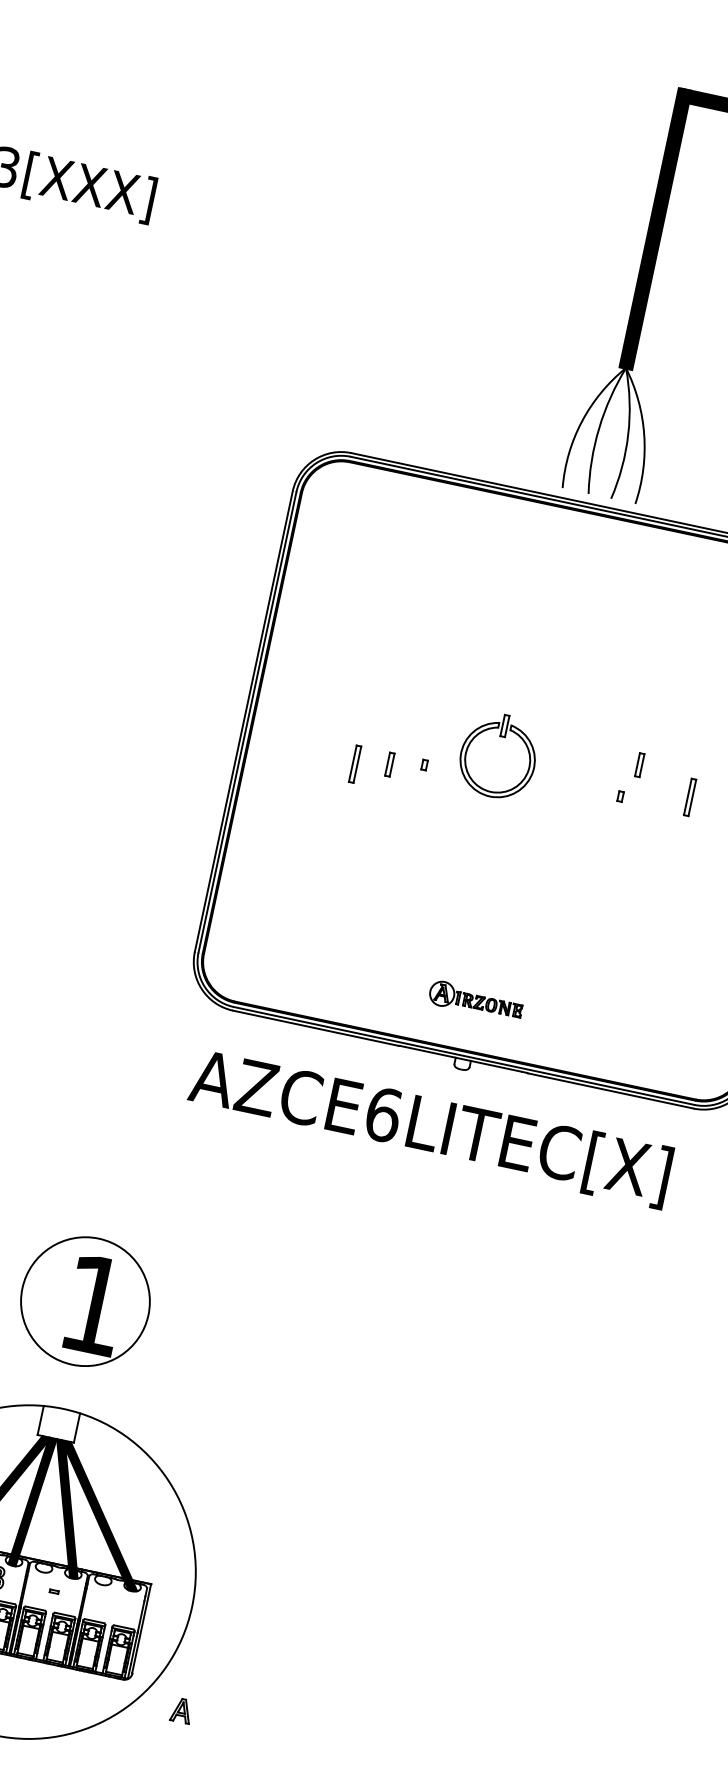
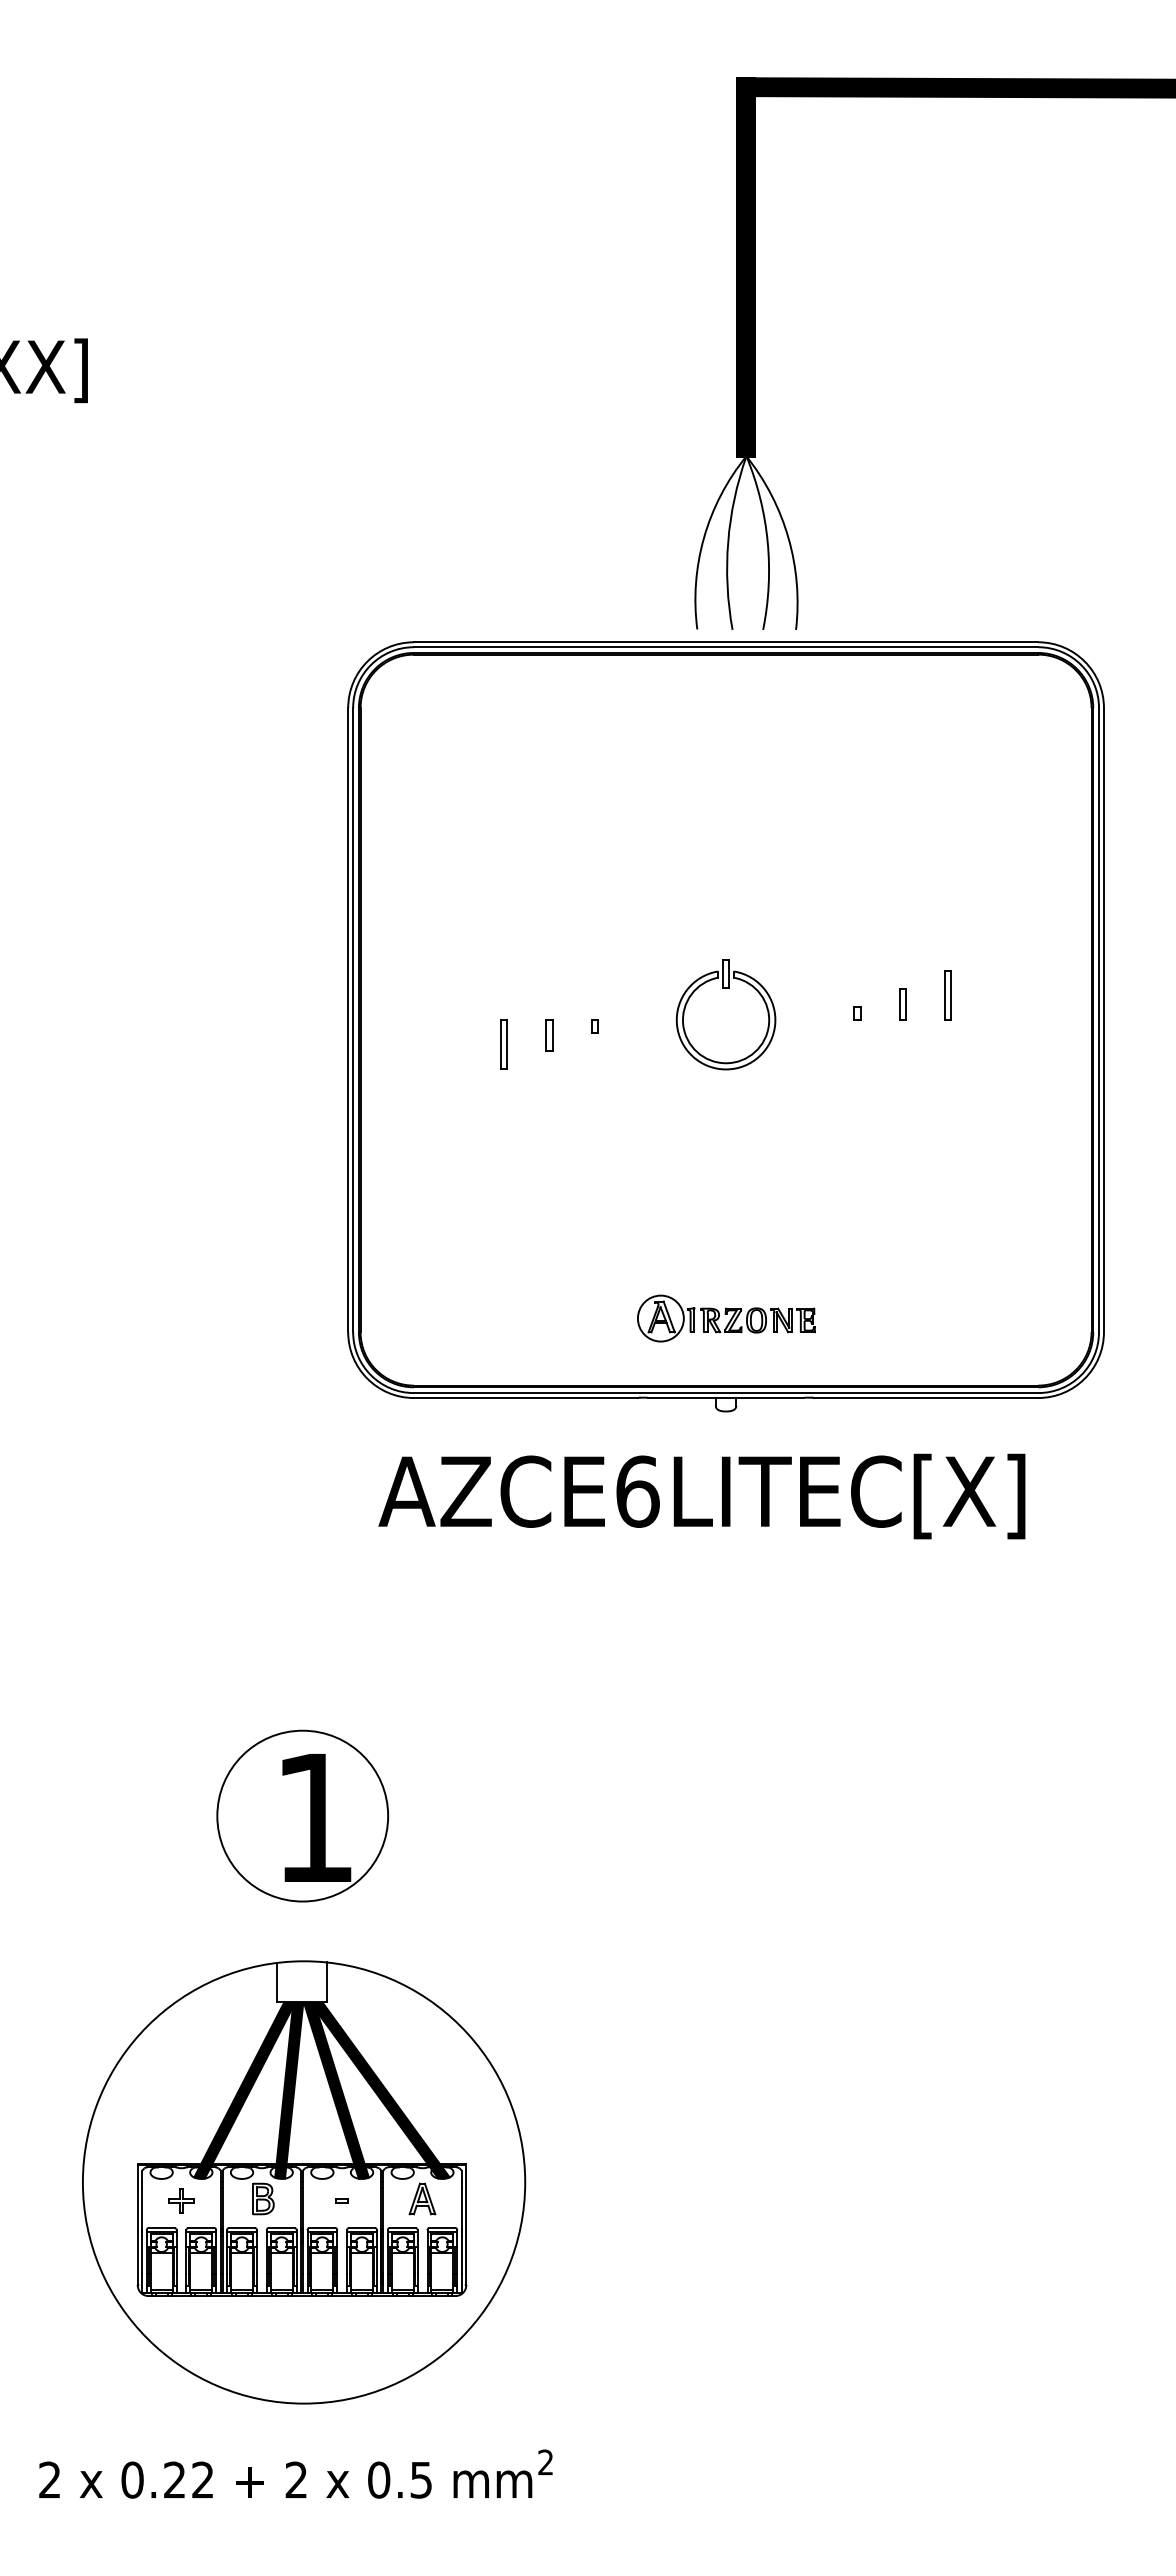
part: (502, 736) -> (725, 988), moved
part: (639, 765) -> (902, 1004), moved
part: (476, 1001) -> (726, 1318), size x1.43
part: (181, 1710) -> (422, 2198), moved

